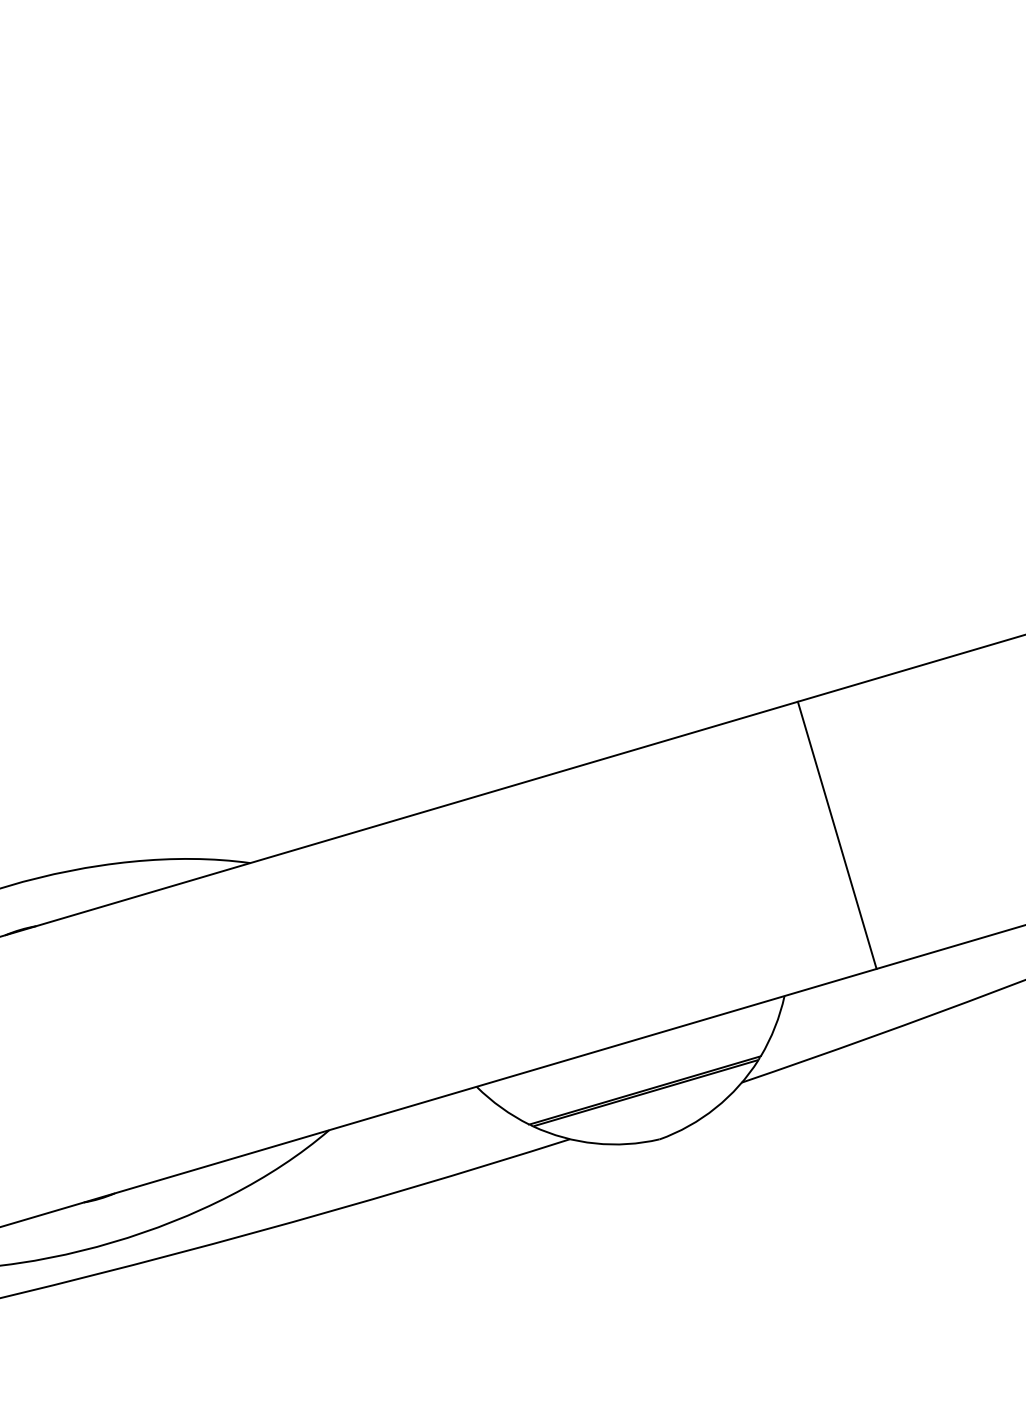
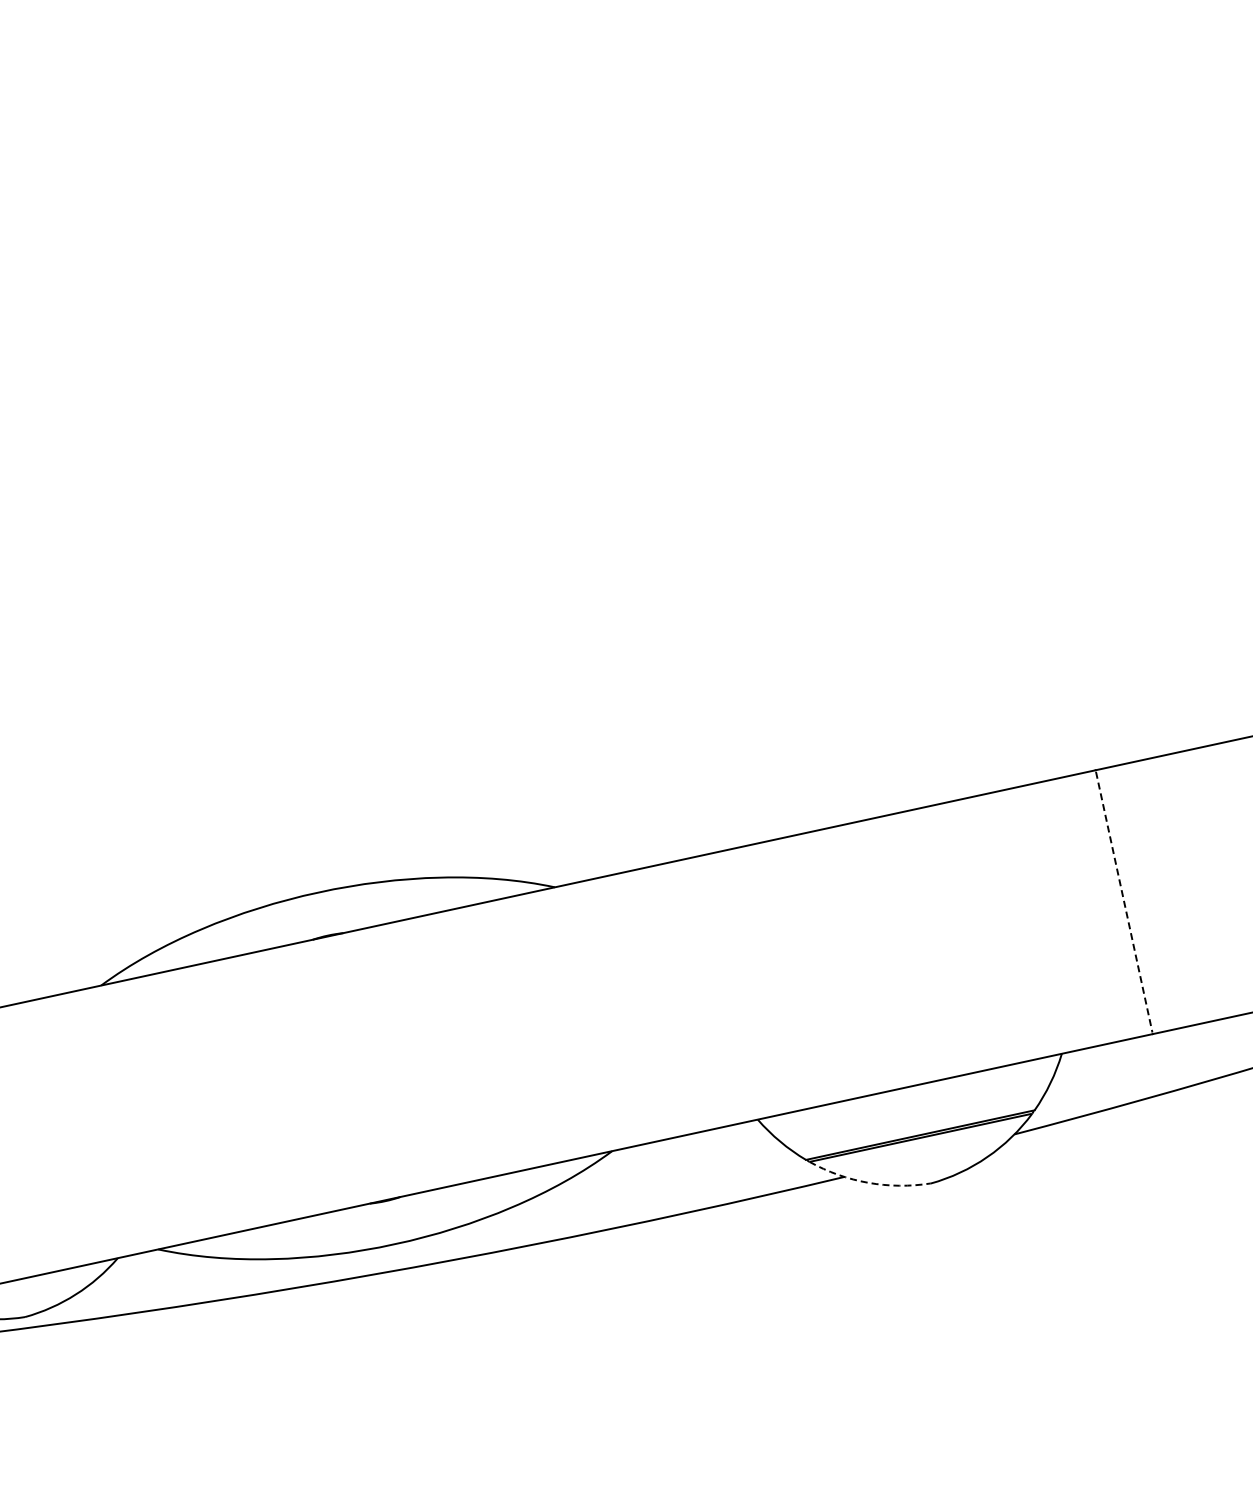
line: (837, 835) -> (1124, 902), solid -> dashed
arc: (595, 1143) -> (868, 1182), solid -> dashed

